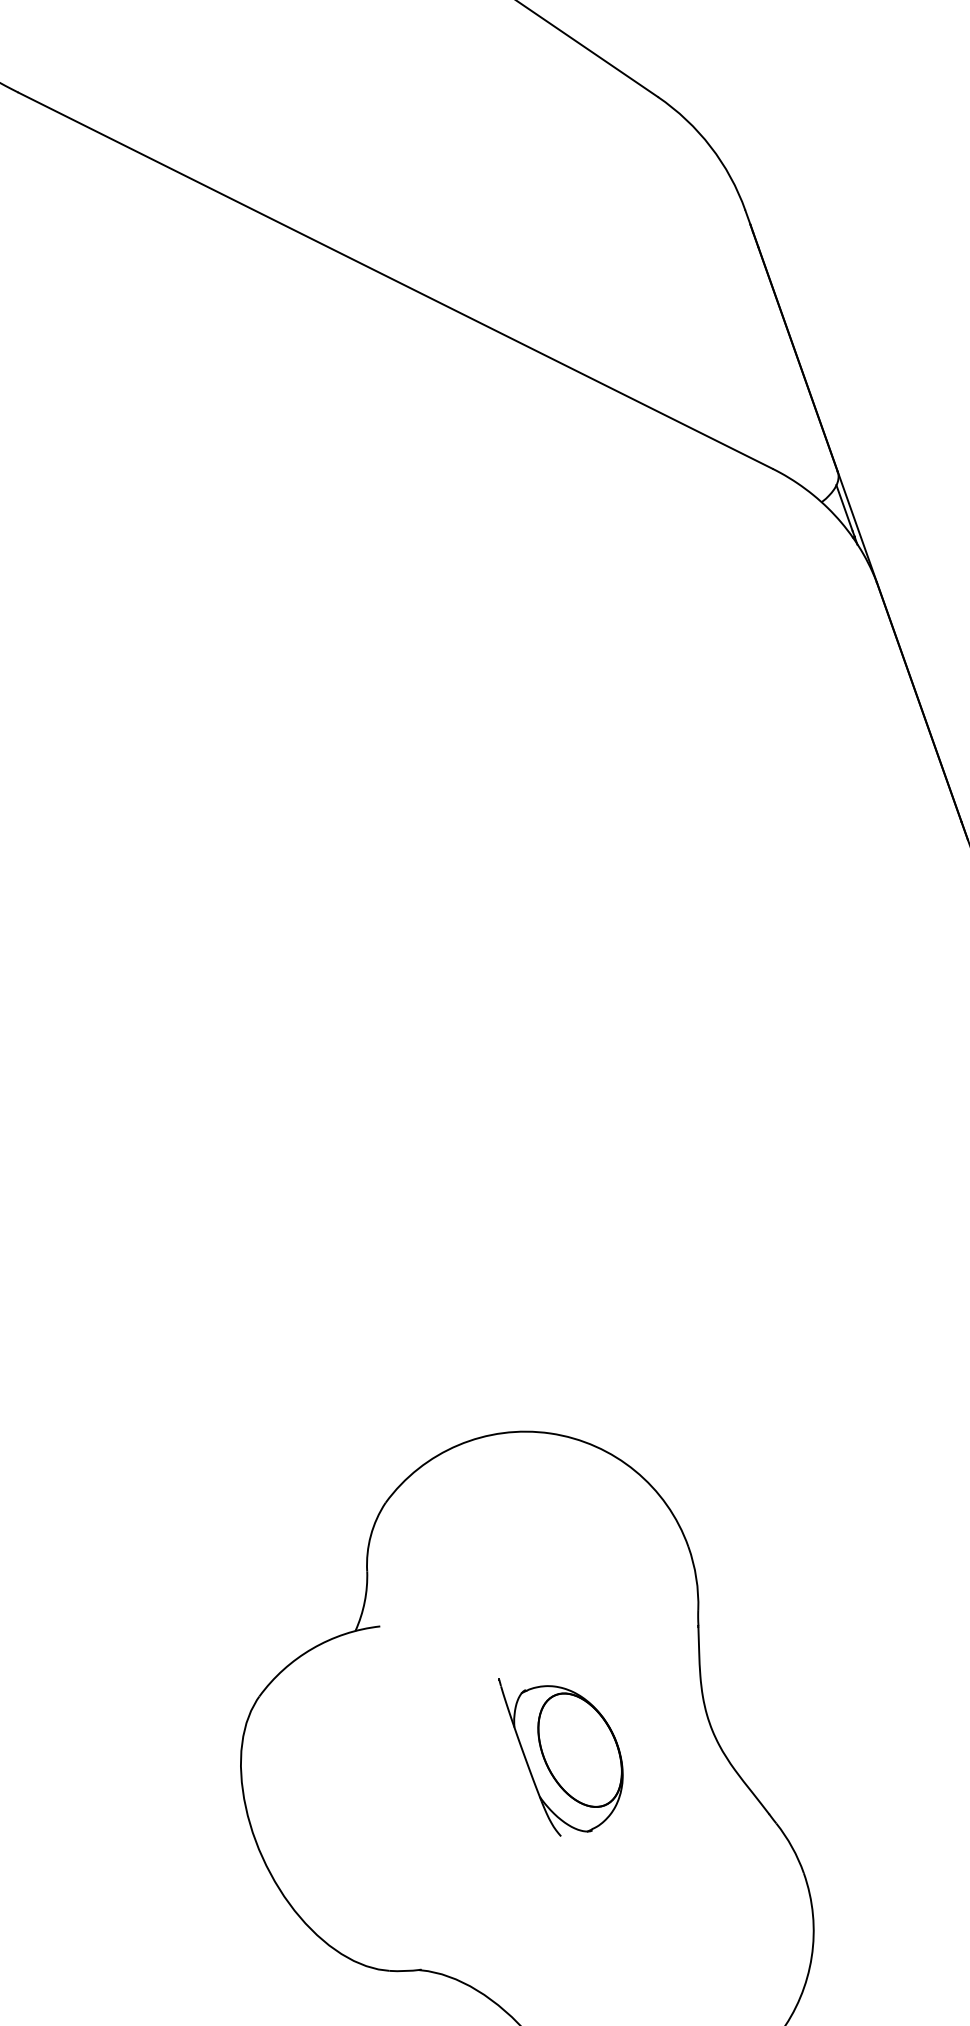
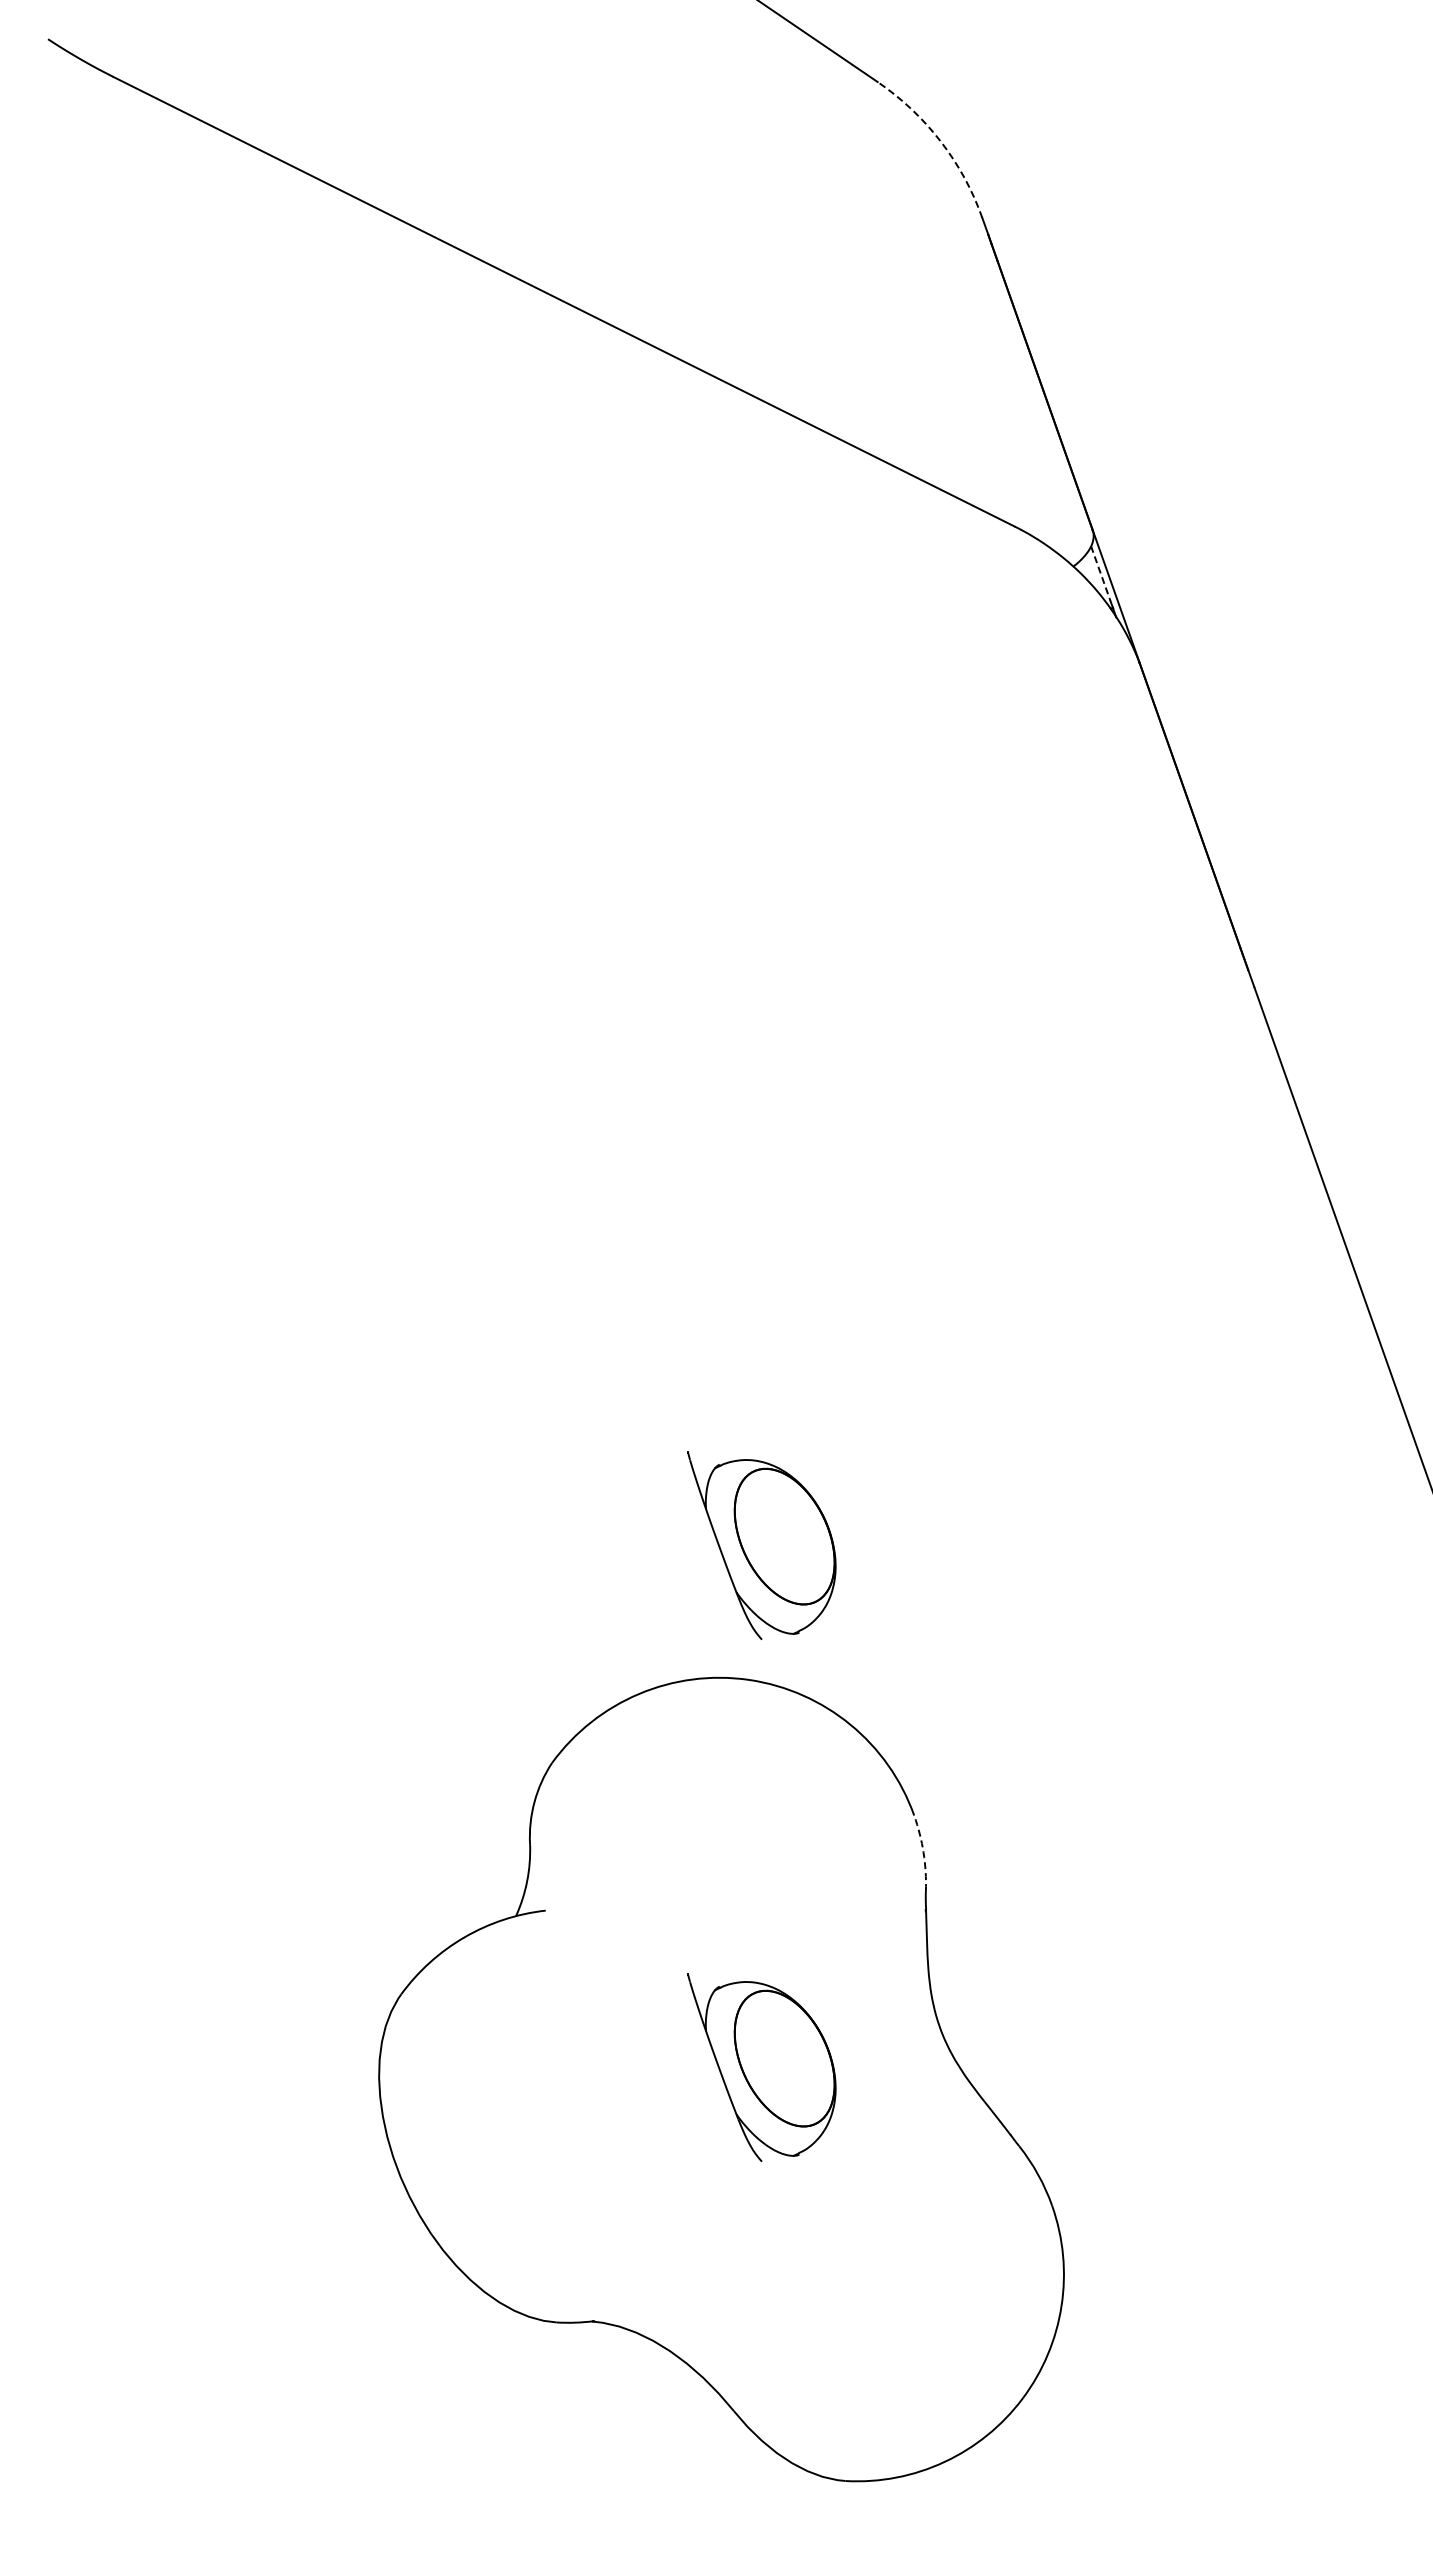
arc: (710, 146) -> (940, 141), solid -> dashed
line: (844, 508) -> (1100, 574), solid -> dashed
part: (560, 1321) -> (761, 1545), added
arc: (696, 1577) -> (923, 1852), solid -> dashed

